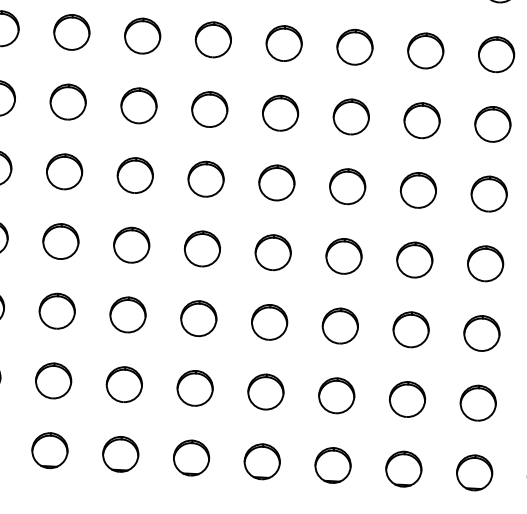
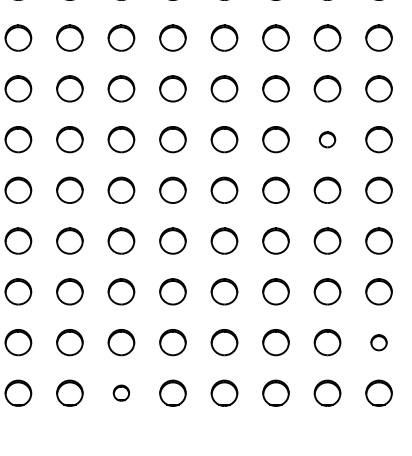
part: (422, 120) -> (327, 139), size x0.6
part: (477, 403) -> (378, 342), size x0.6
part: (120, 453) -> (121, 392), size x0.6

